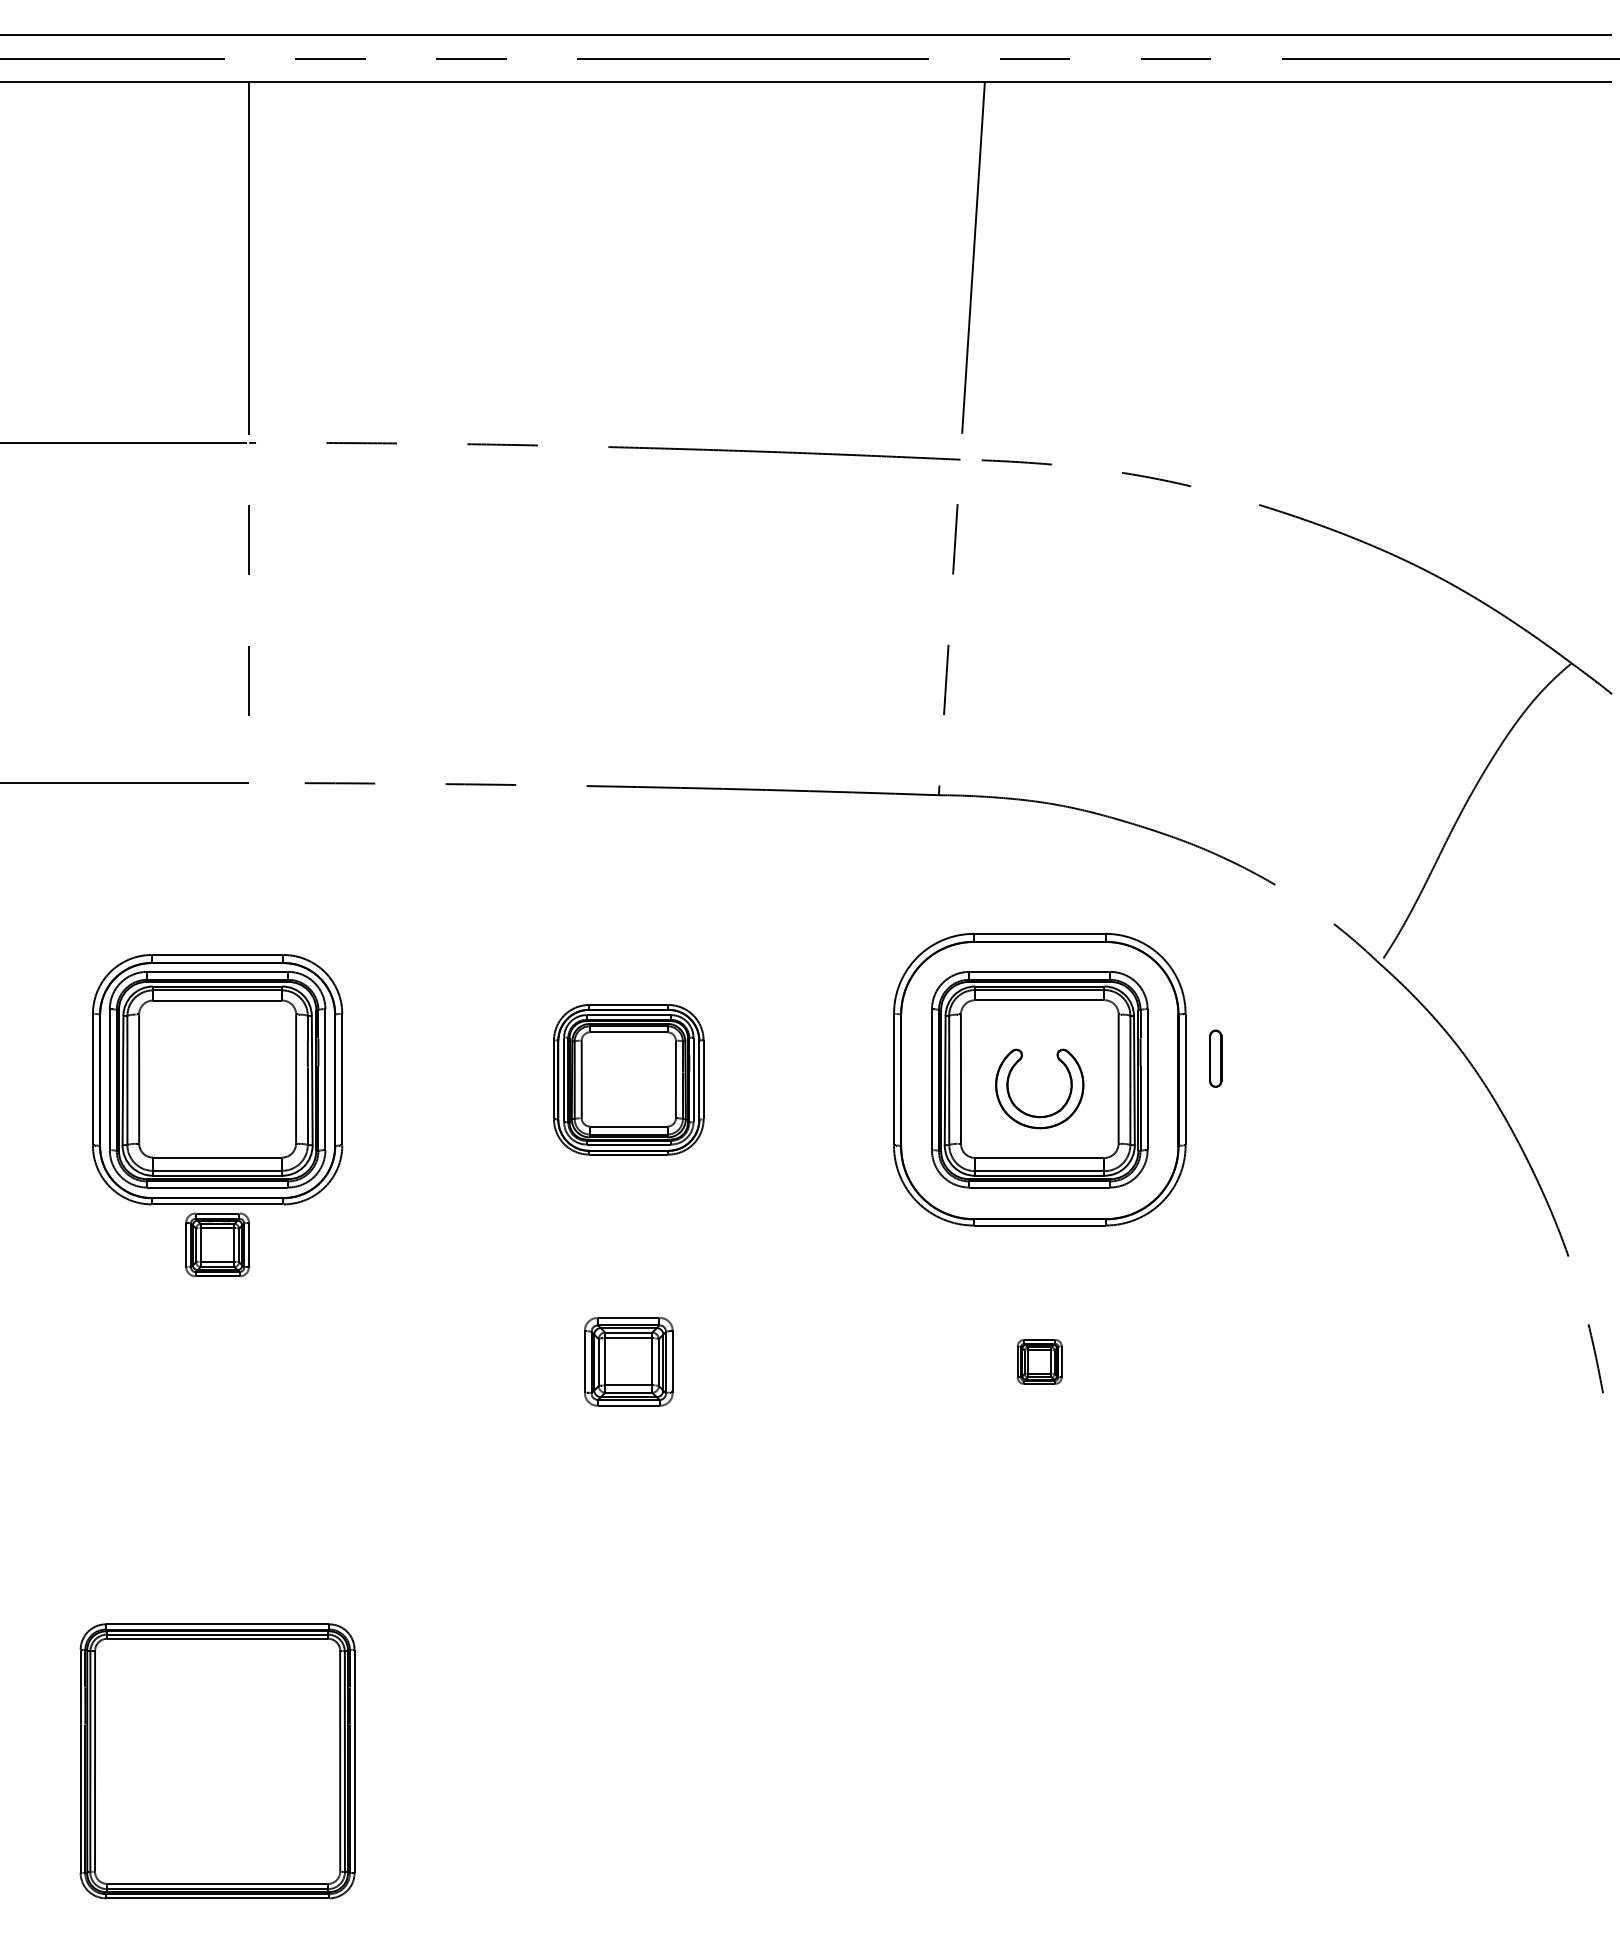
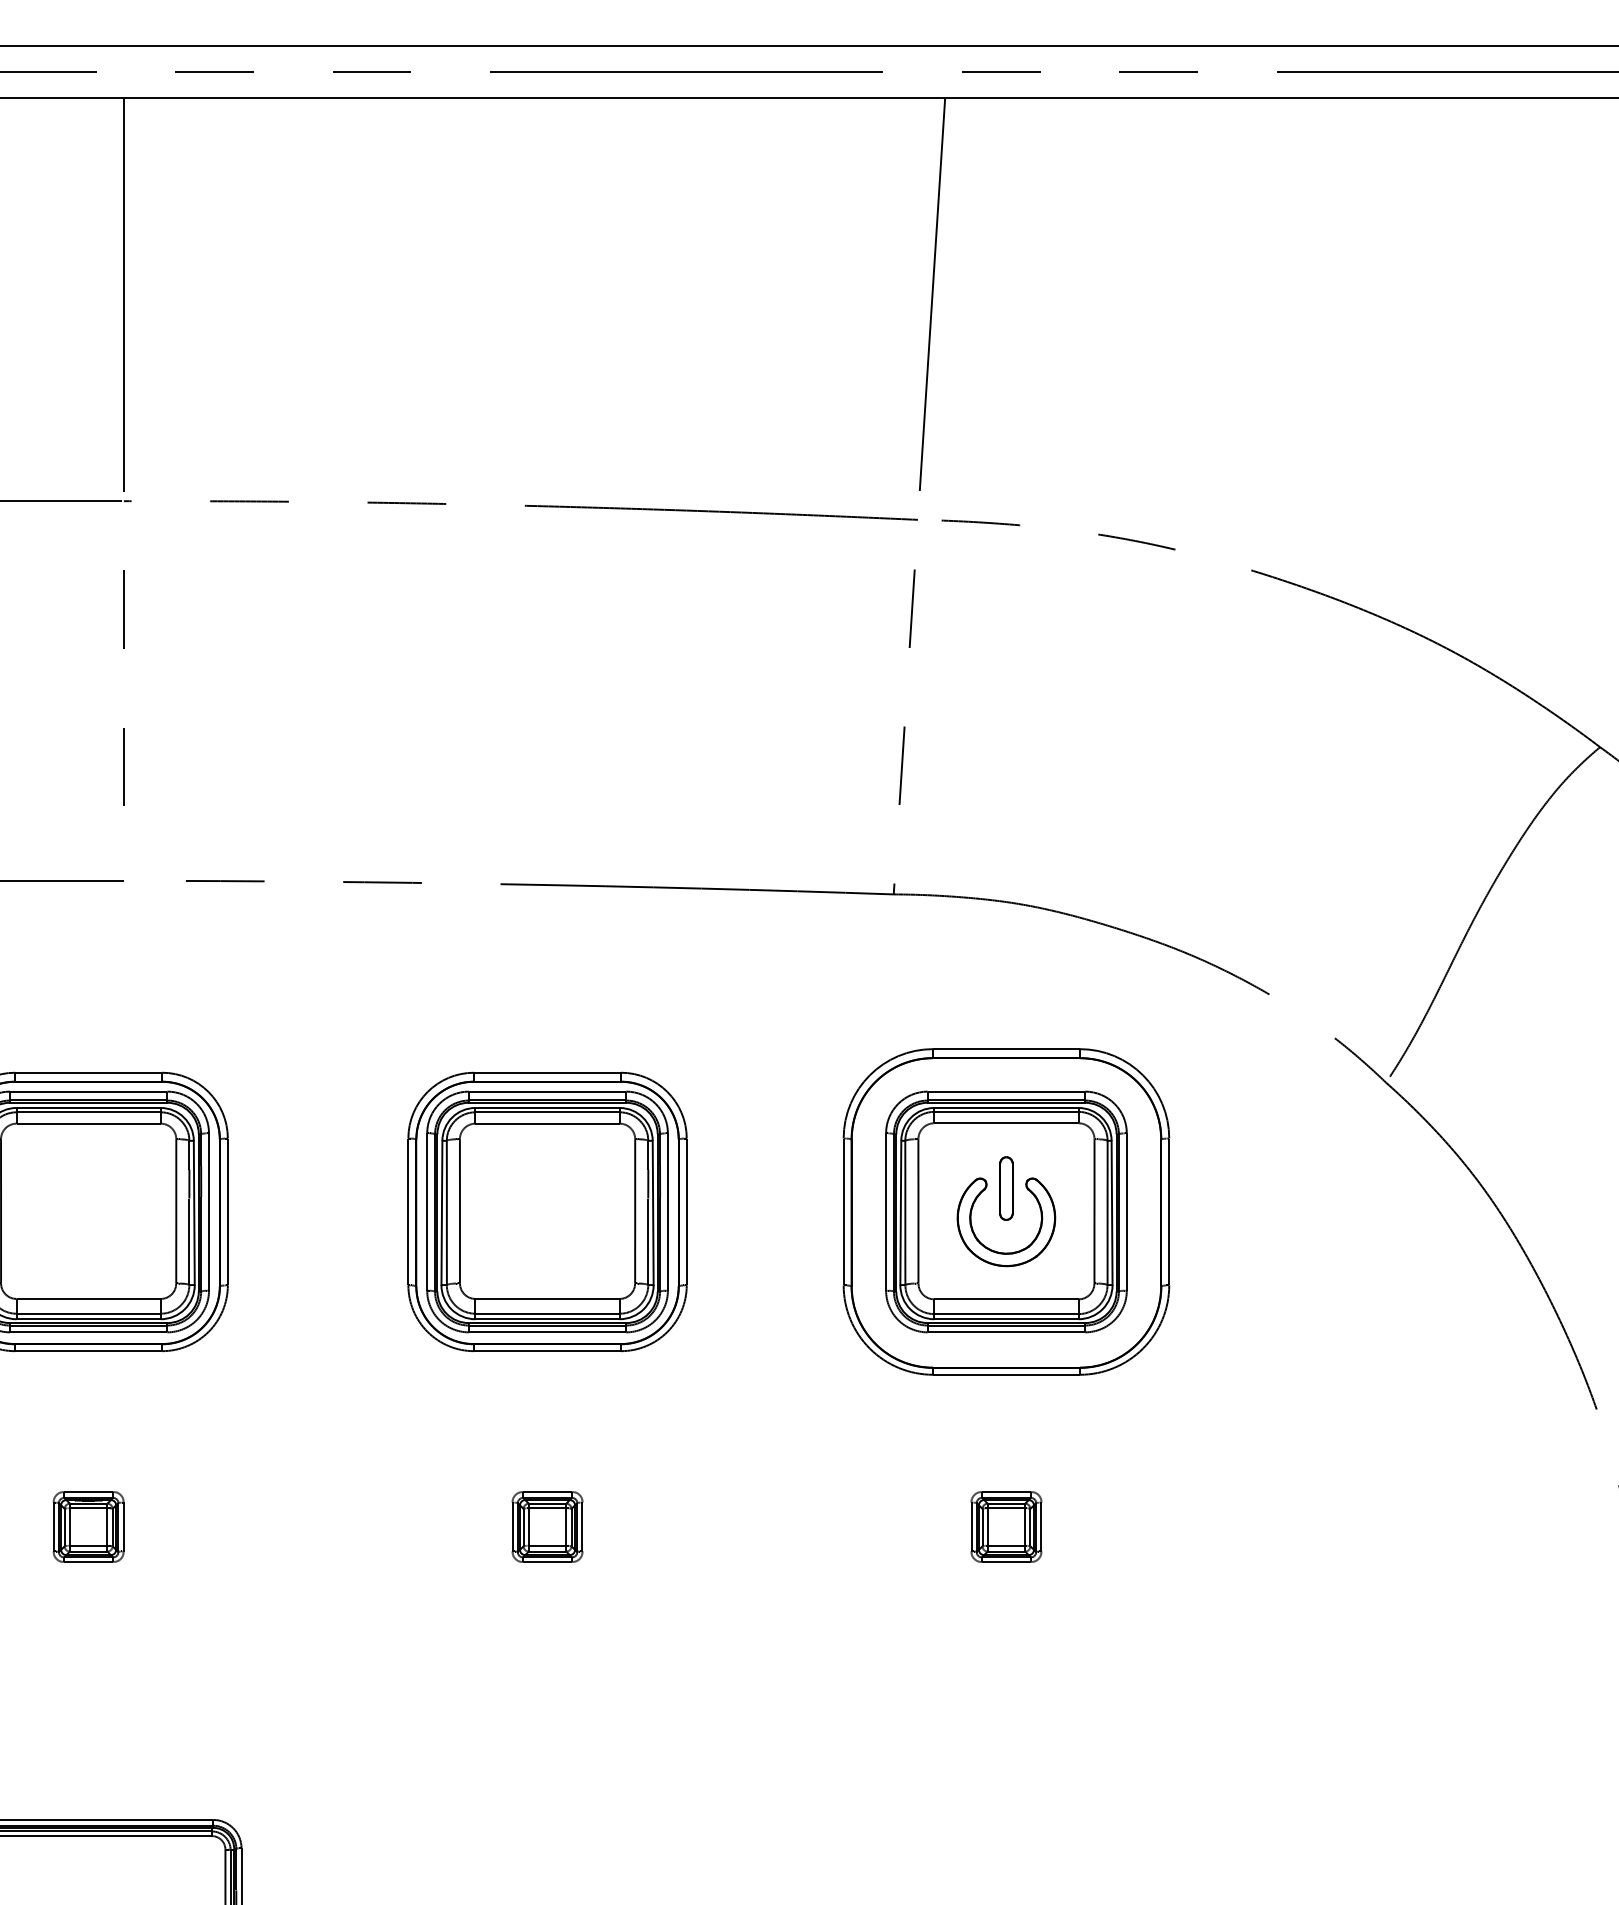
part: (1215, 1058) -> (1006, 1188), moved
part: (628, 1079) -> (547, 1211), size x1.67
part: (217, 1244) -> (88, 1526), moved
part: (628, 1361) -> (547, 1526), size x0.71
part: (1039, 1361) -> (1006, 1526), size x1.43

